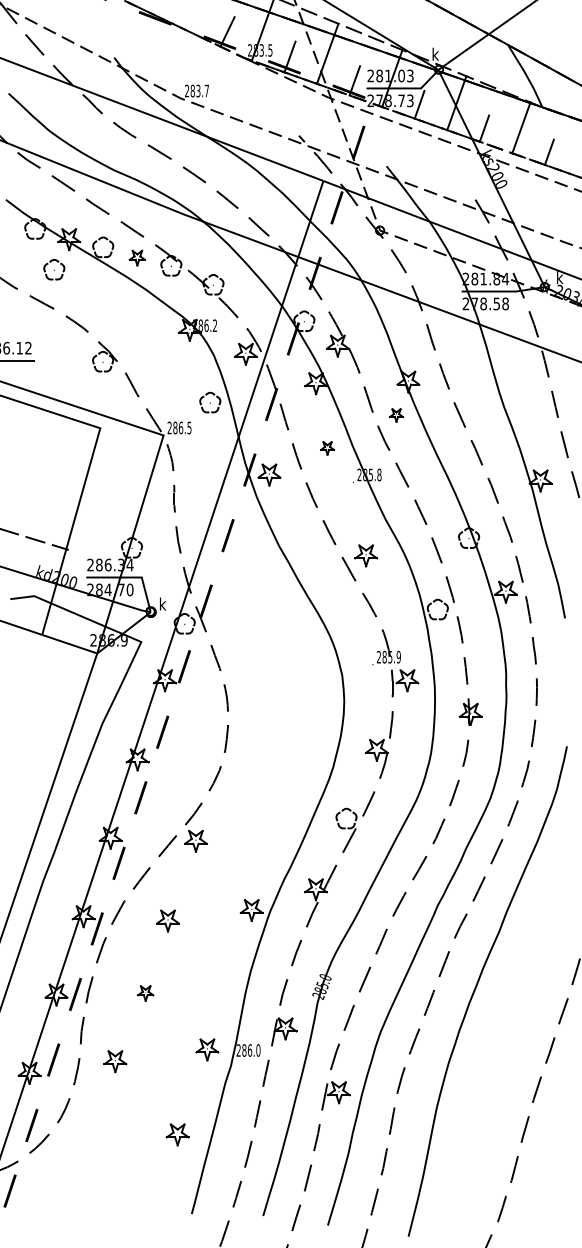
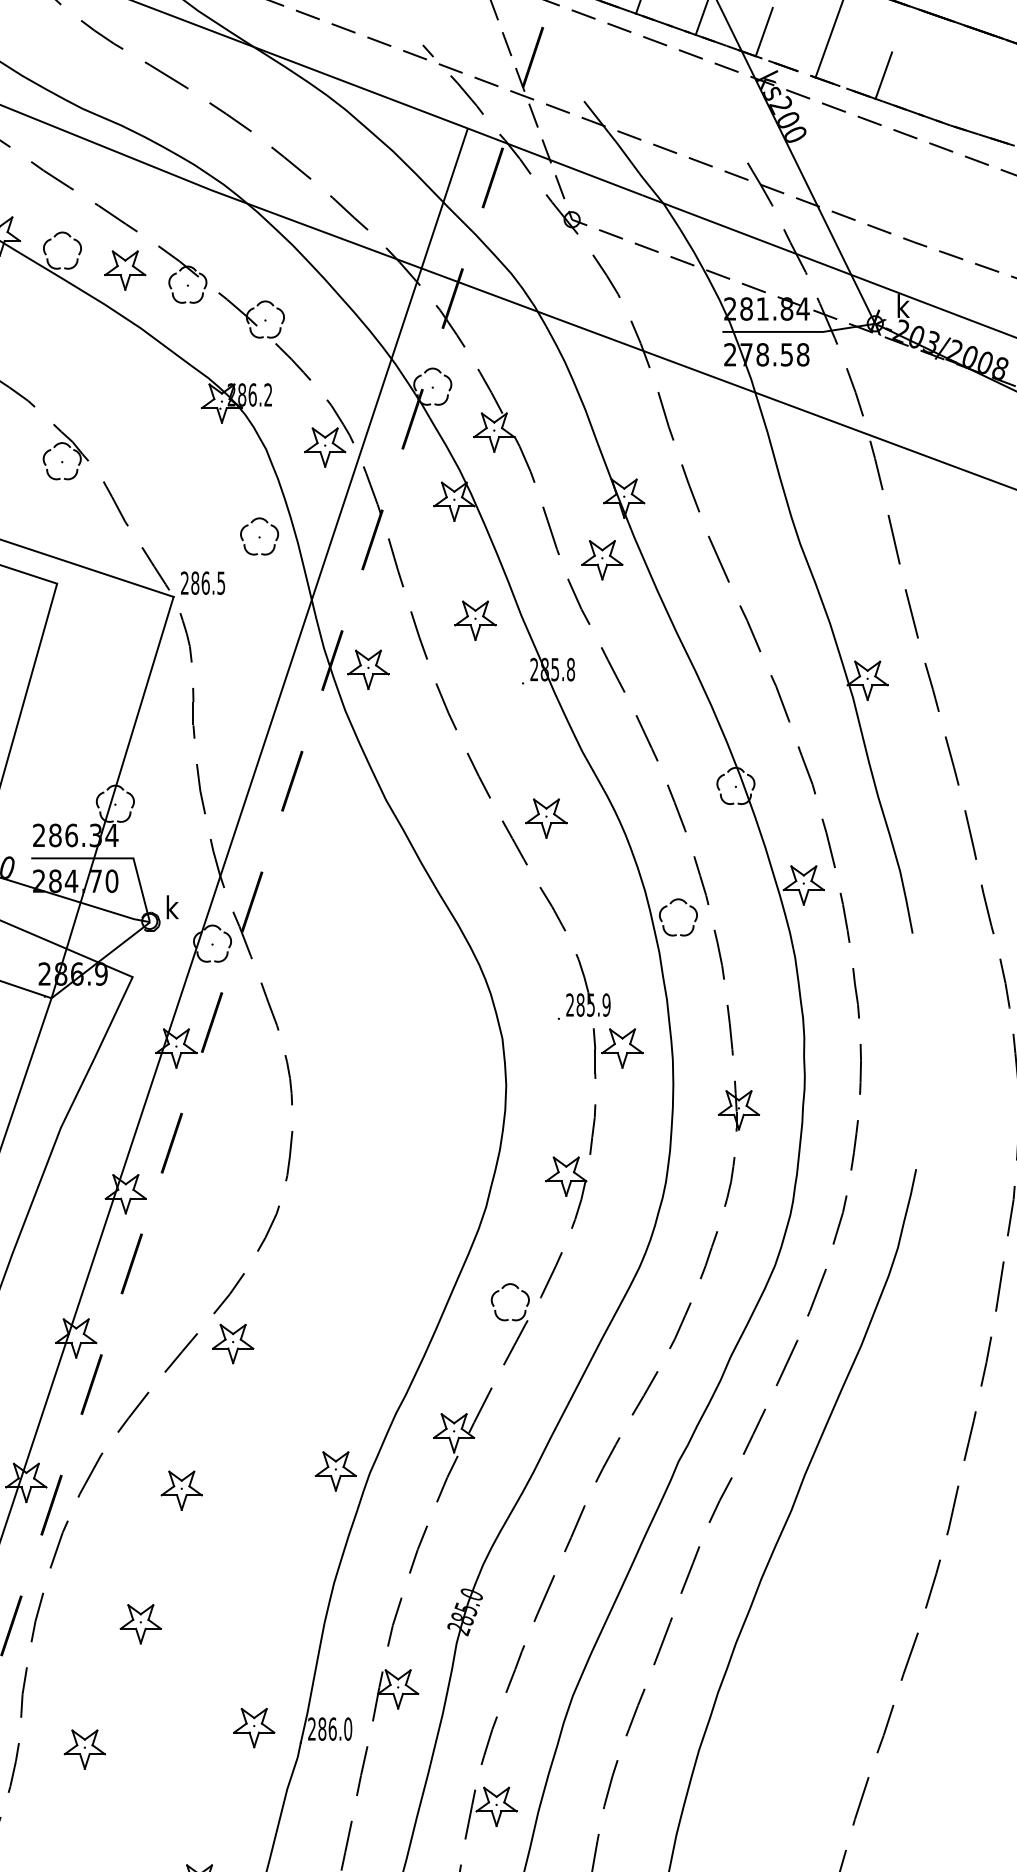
part: (137, 257) -> (125, 269), size x1.43
part: (396, 415) -> (602, 560), size x1.67
part: (327, 448) -> (475, 620), size x1.67
part: (145, 993) -> (140, 1624), size x1.43

